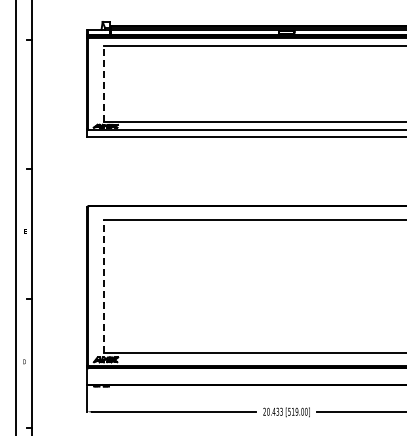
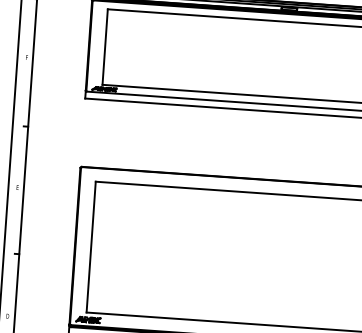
line: (103, 83) -> (104, 46), dashed -> solid
line: (103, 285) -> (90, 246), dashed -> solid

